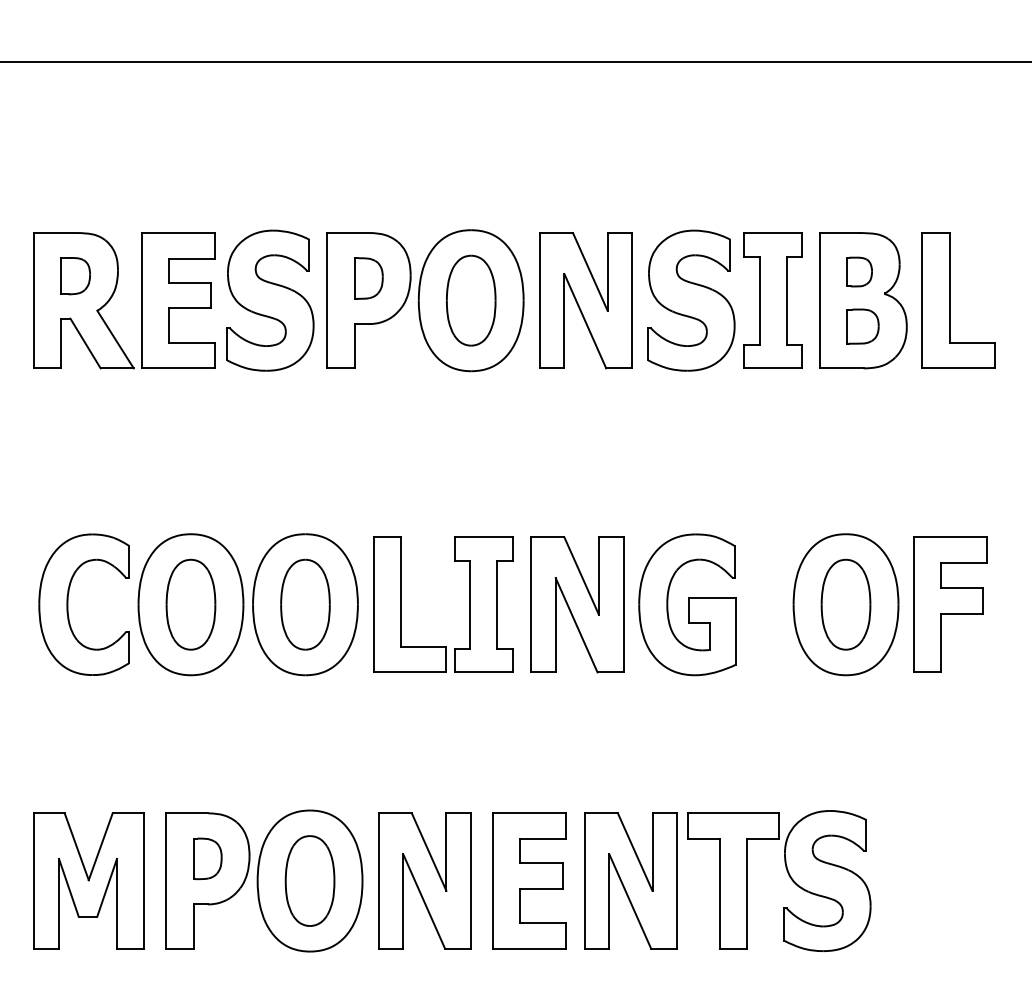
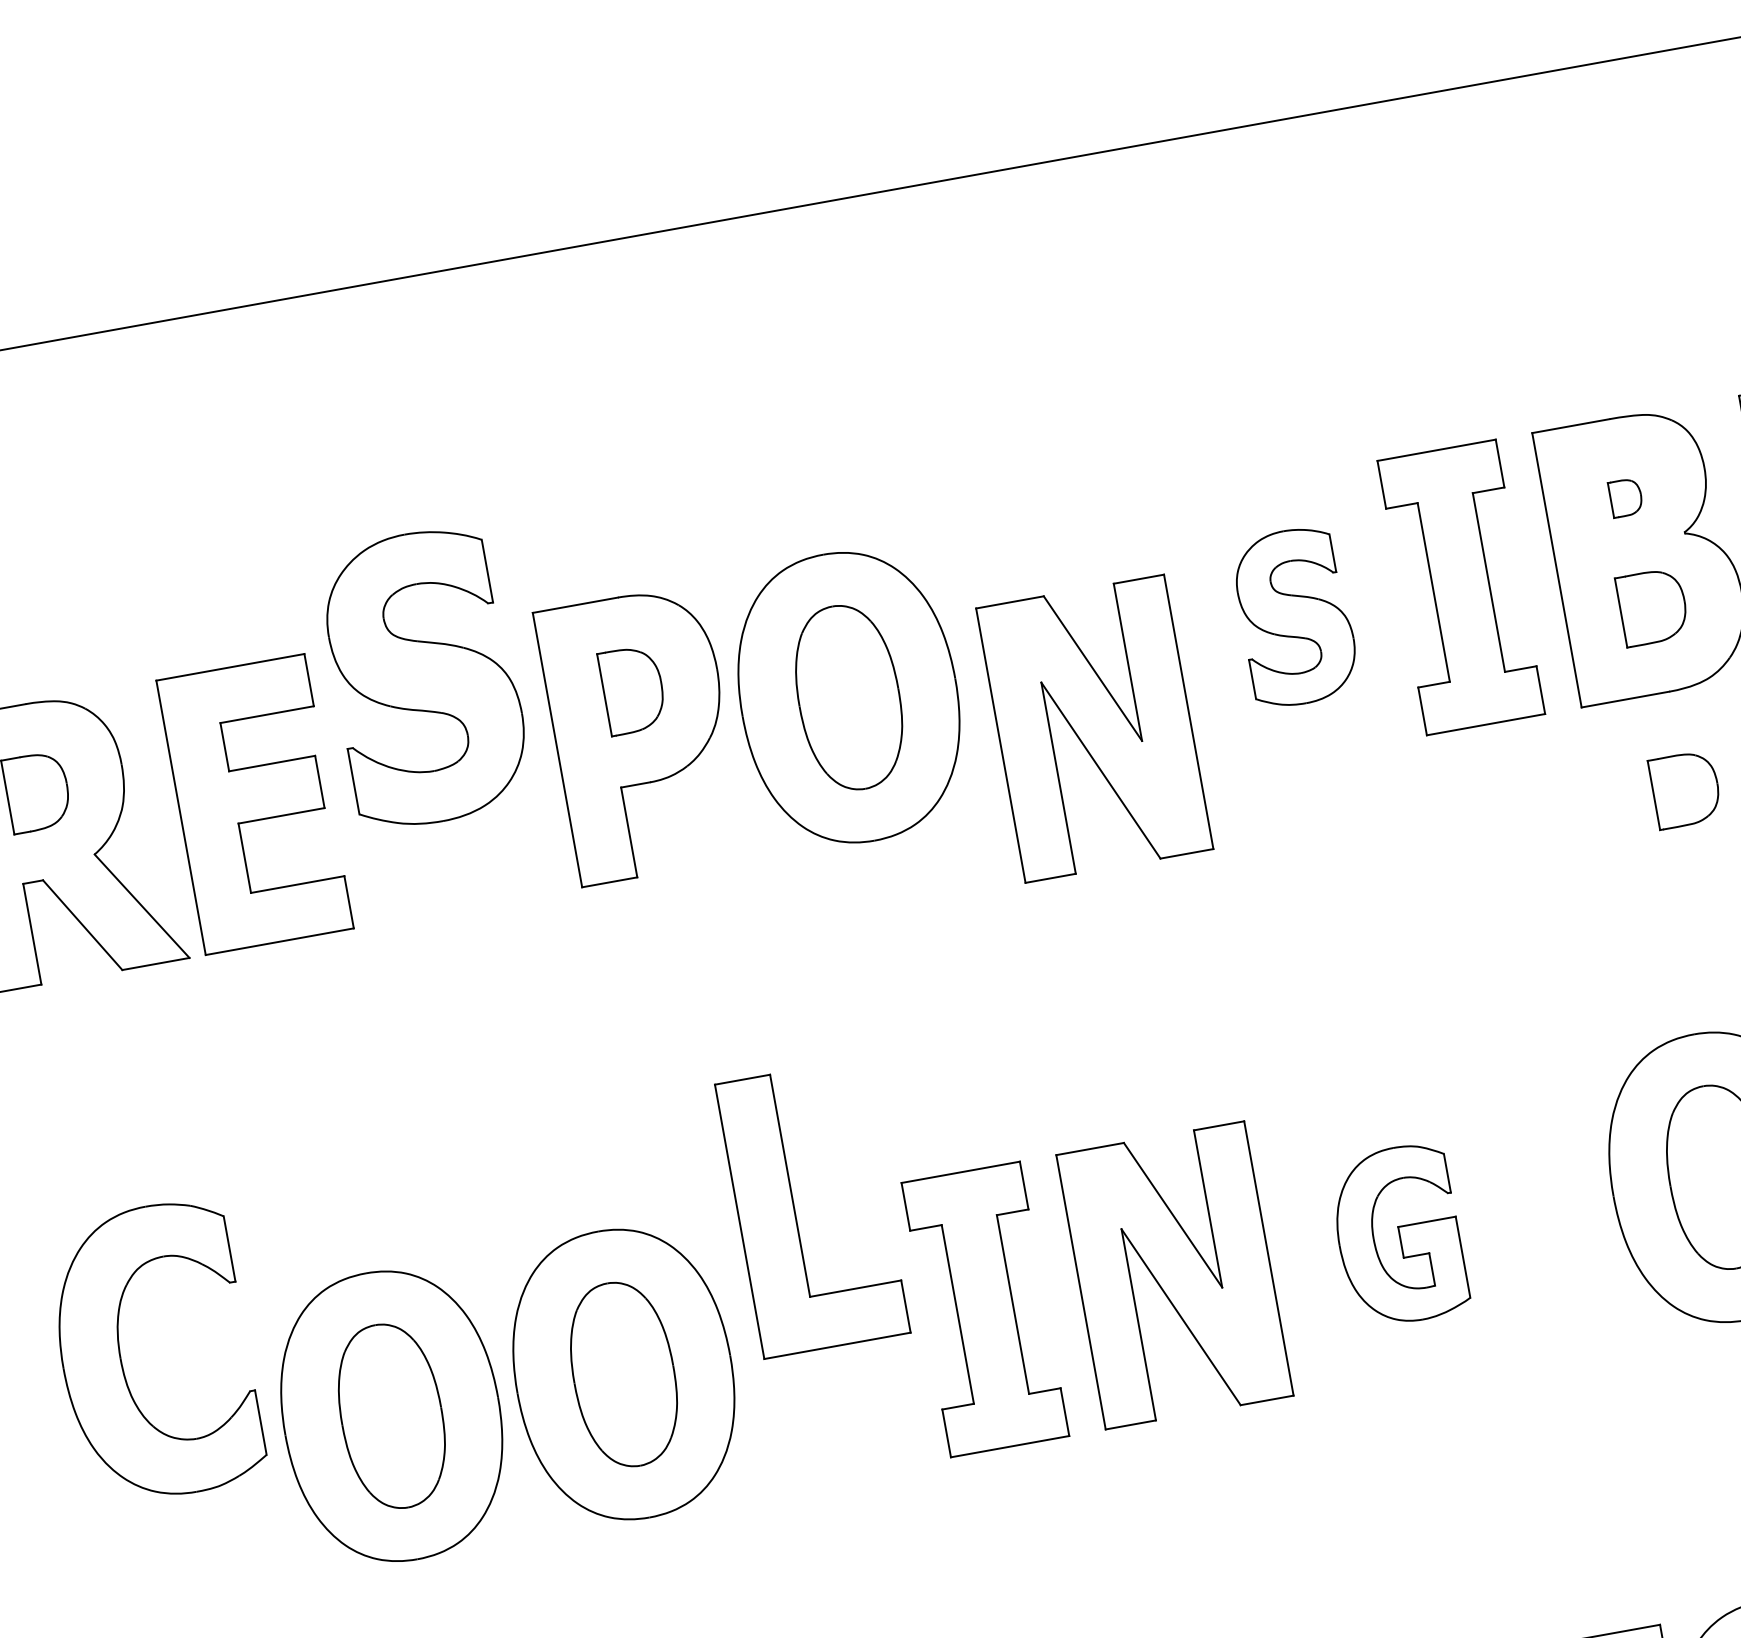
part: (859, 271) -> (1625, 496), size x0.6
part: (270, 300) -> (425, 677), moved
part: (585, 300) -> (1093, 728), moved
part: (691, 300) -> (1295, 616), size x0.6
part: (862, 416) -> (1684, 789), added
part: (68, 604) -> (122, 1357), moved
part: (401, 604) -> (795, 1211), moved
part: (687, 604) -> (1398, 1234), size x0.6

